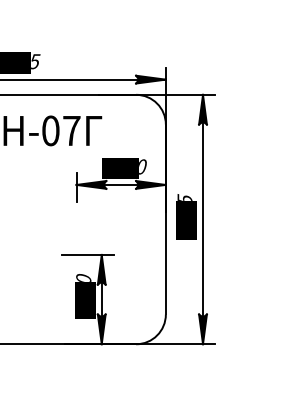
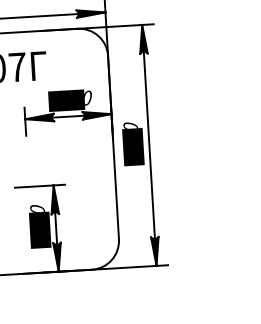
text: (183, 197) -> (129, 125), 4515 -> 4190

